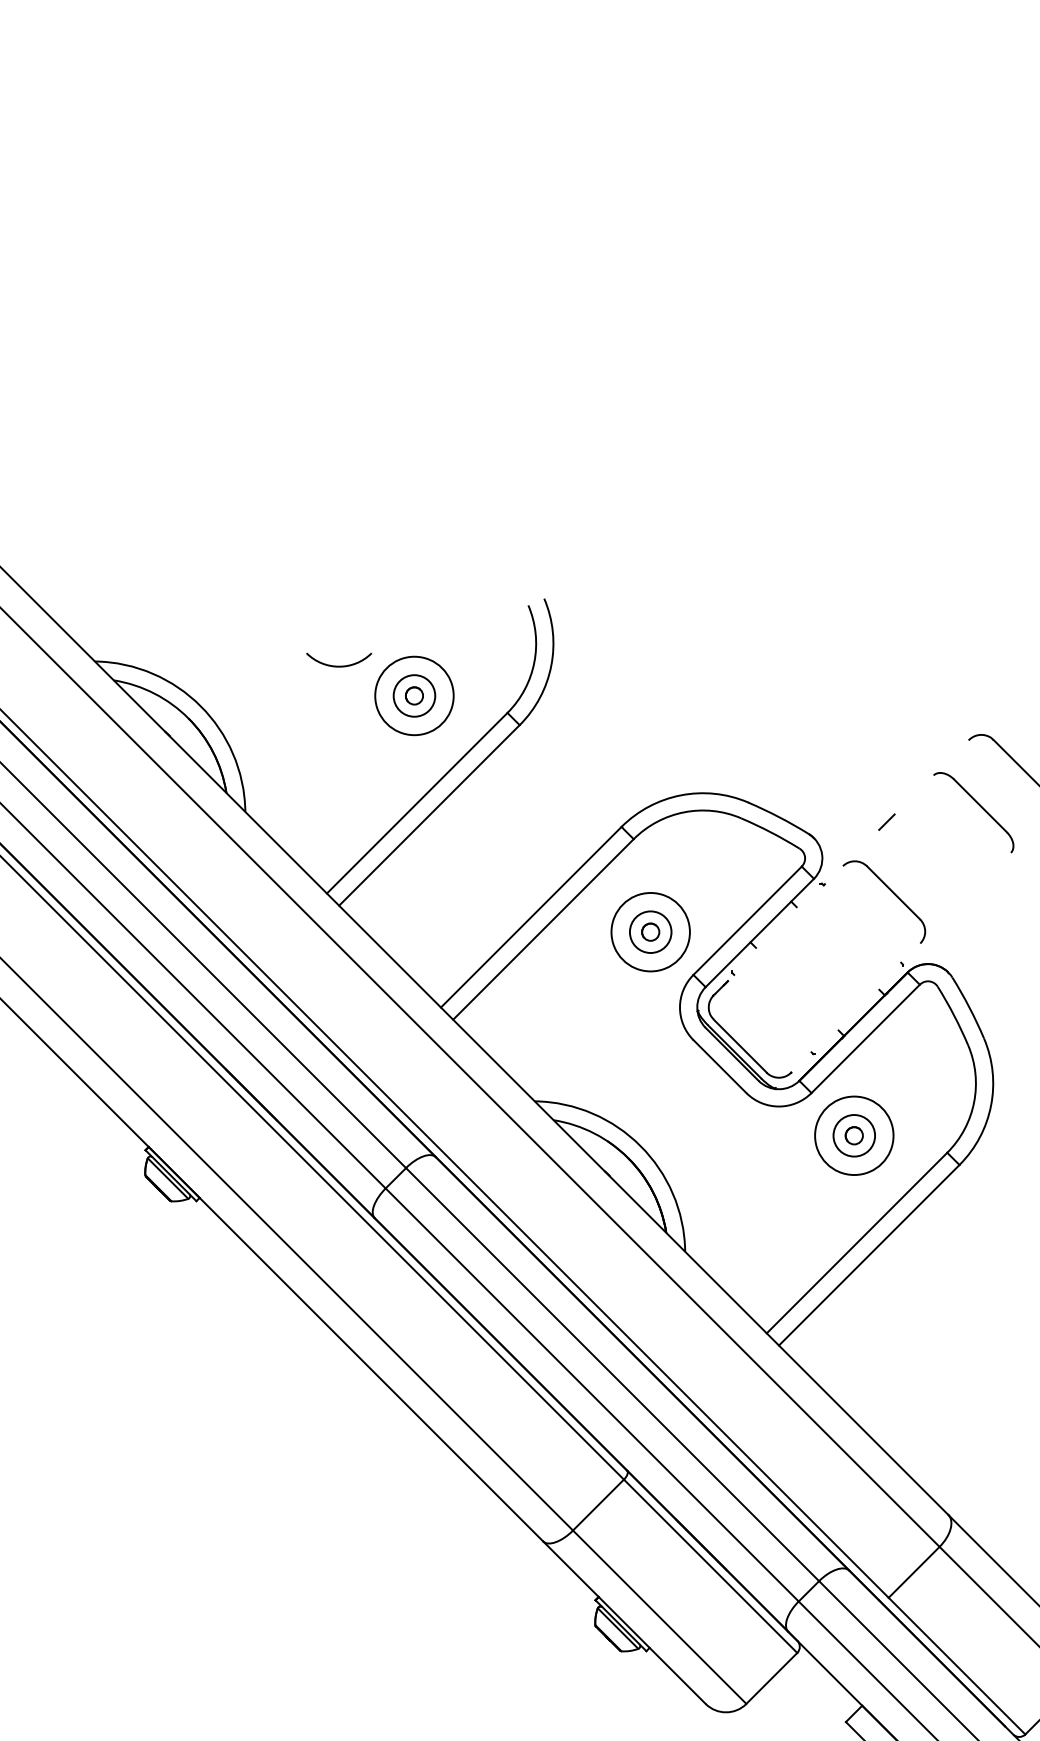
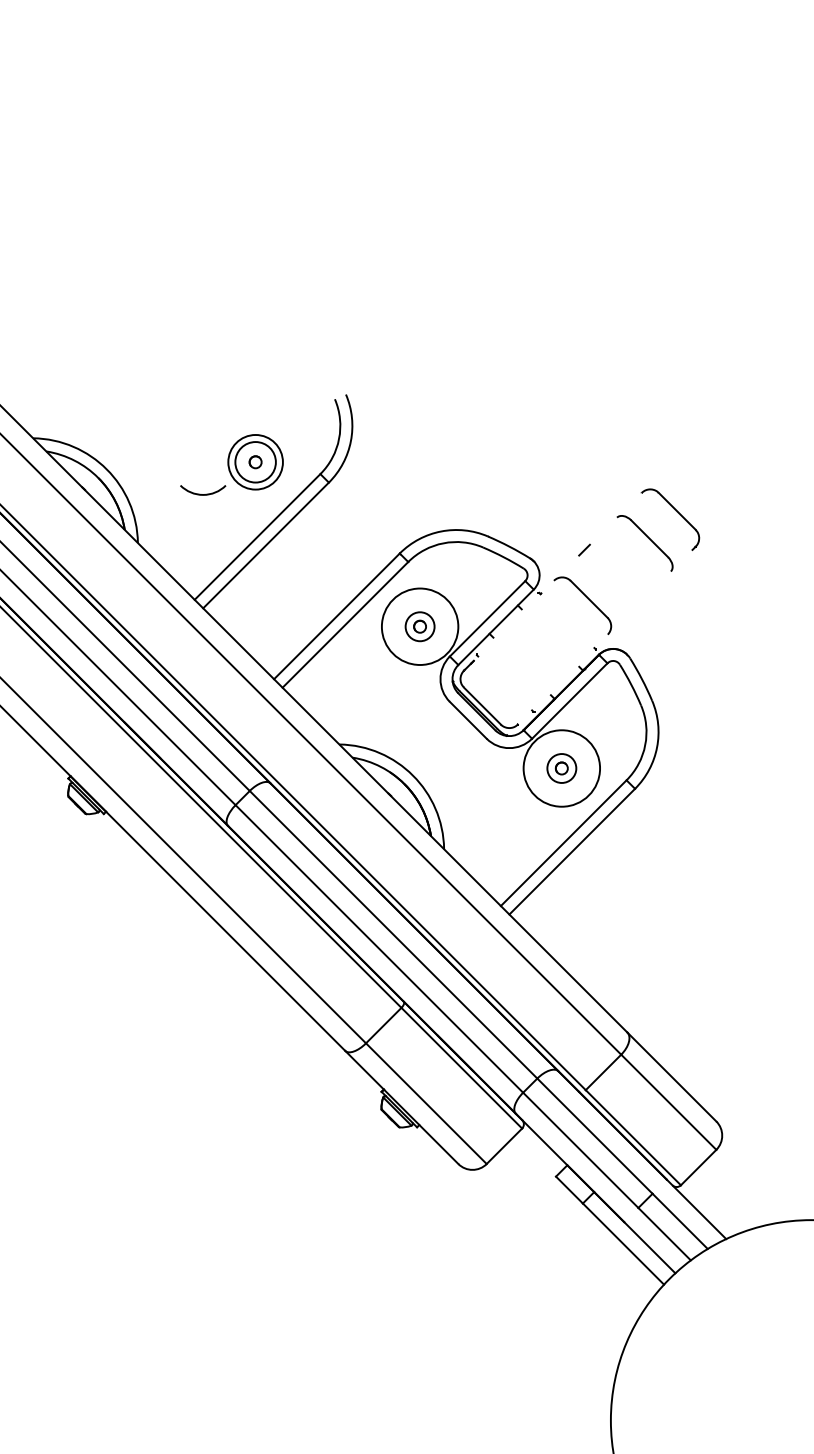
arc: (339, 664) -> (203, 493), moved
circle: (414, 694) -> (255, 461), size x1.4
circle: (649, 931) -> (419, 626), size x1.4
circle: (853, 1135) -> (561, 768), size x1.4

